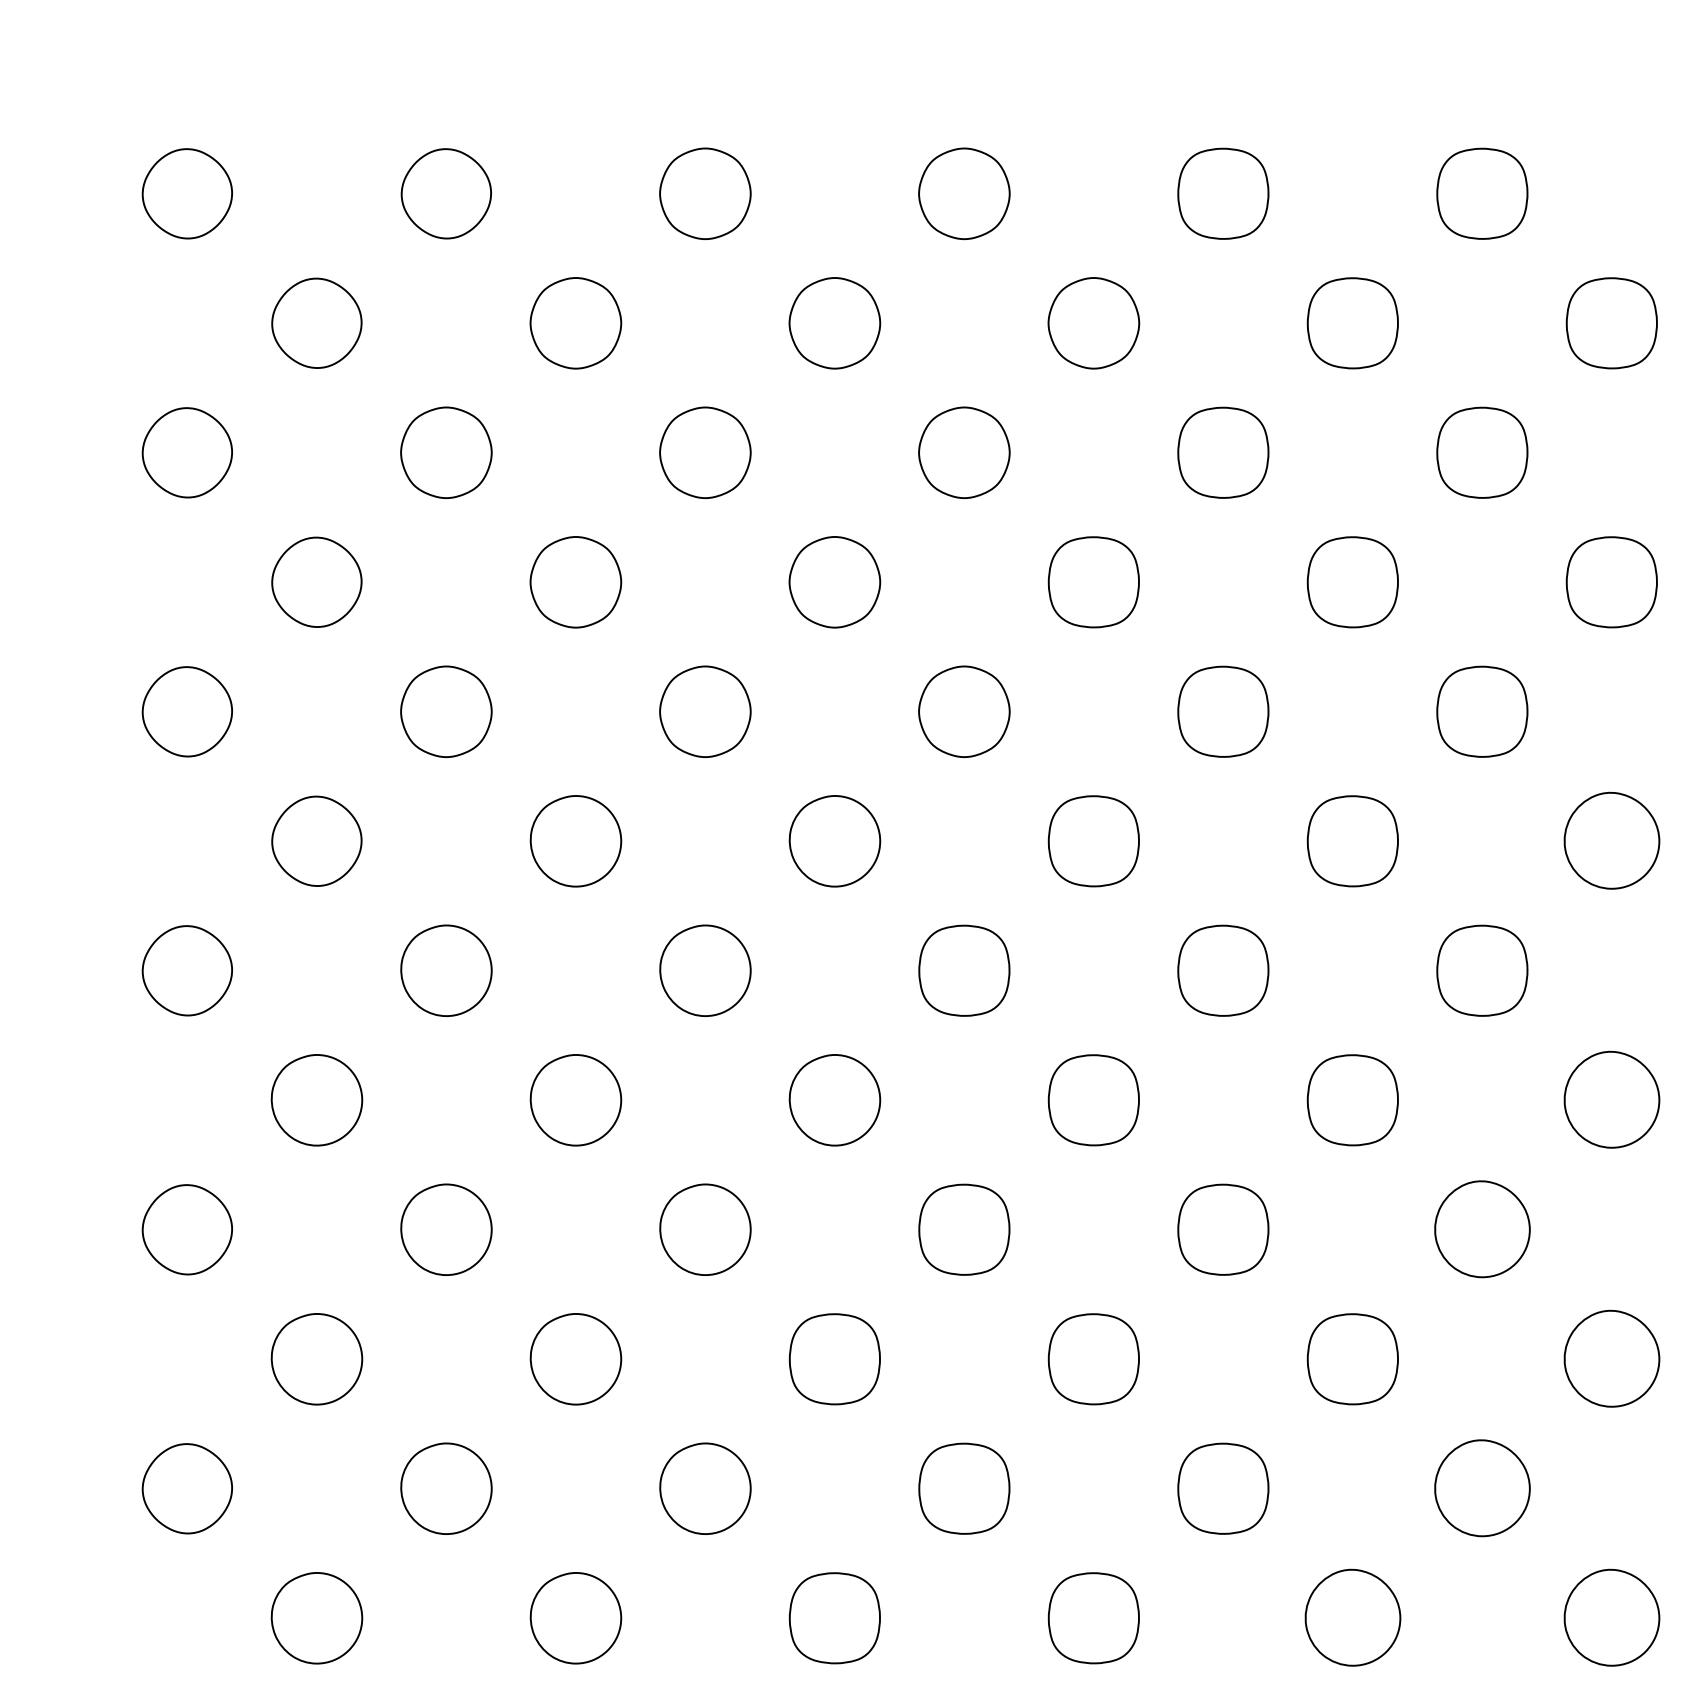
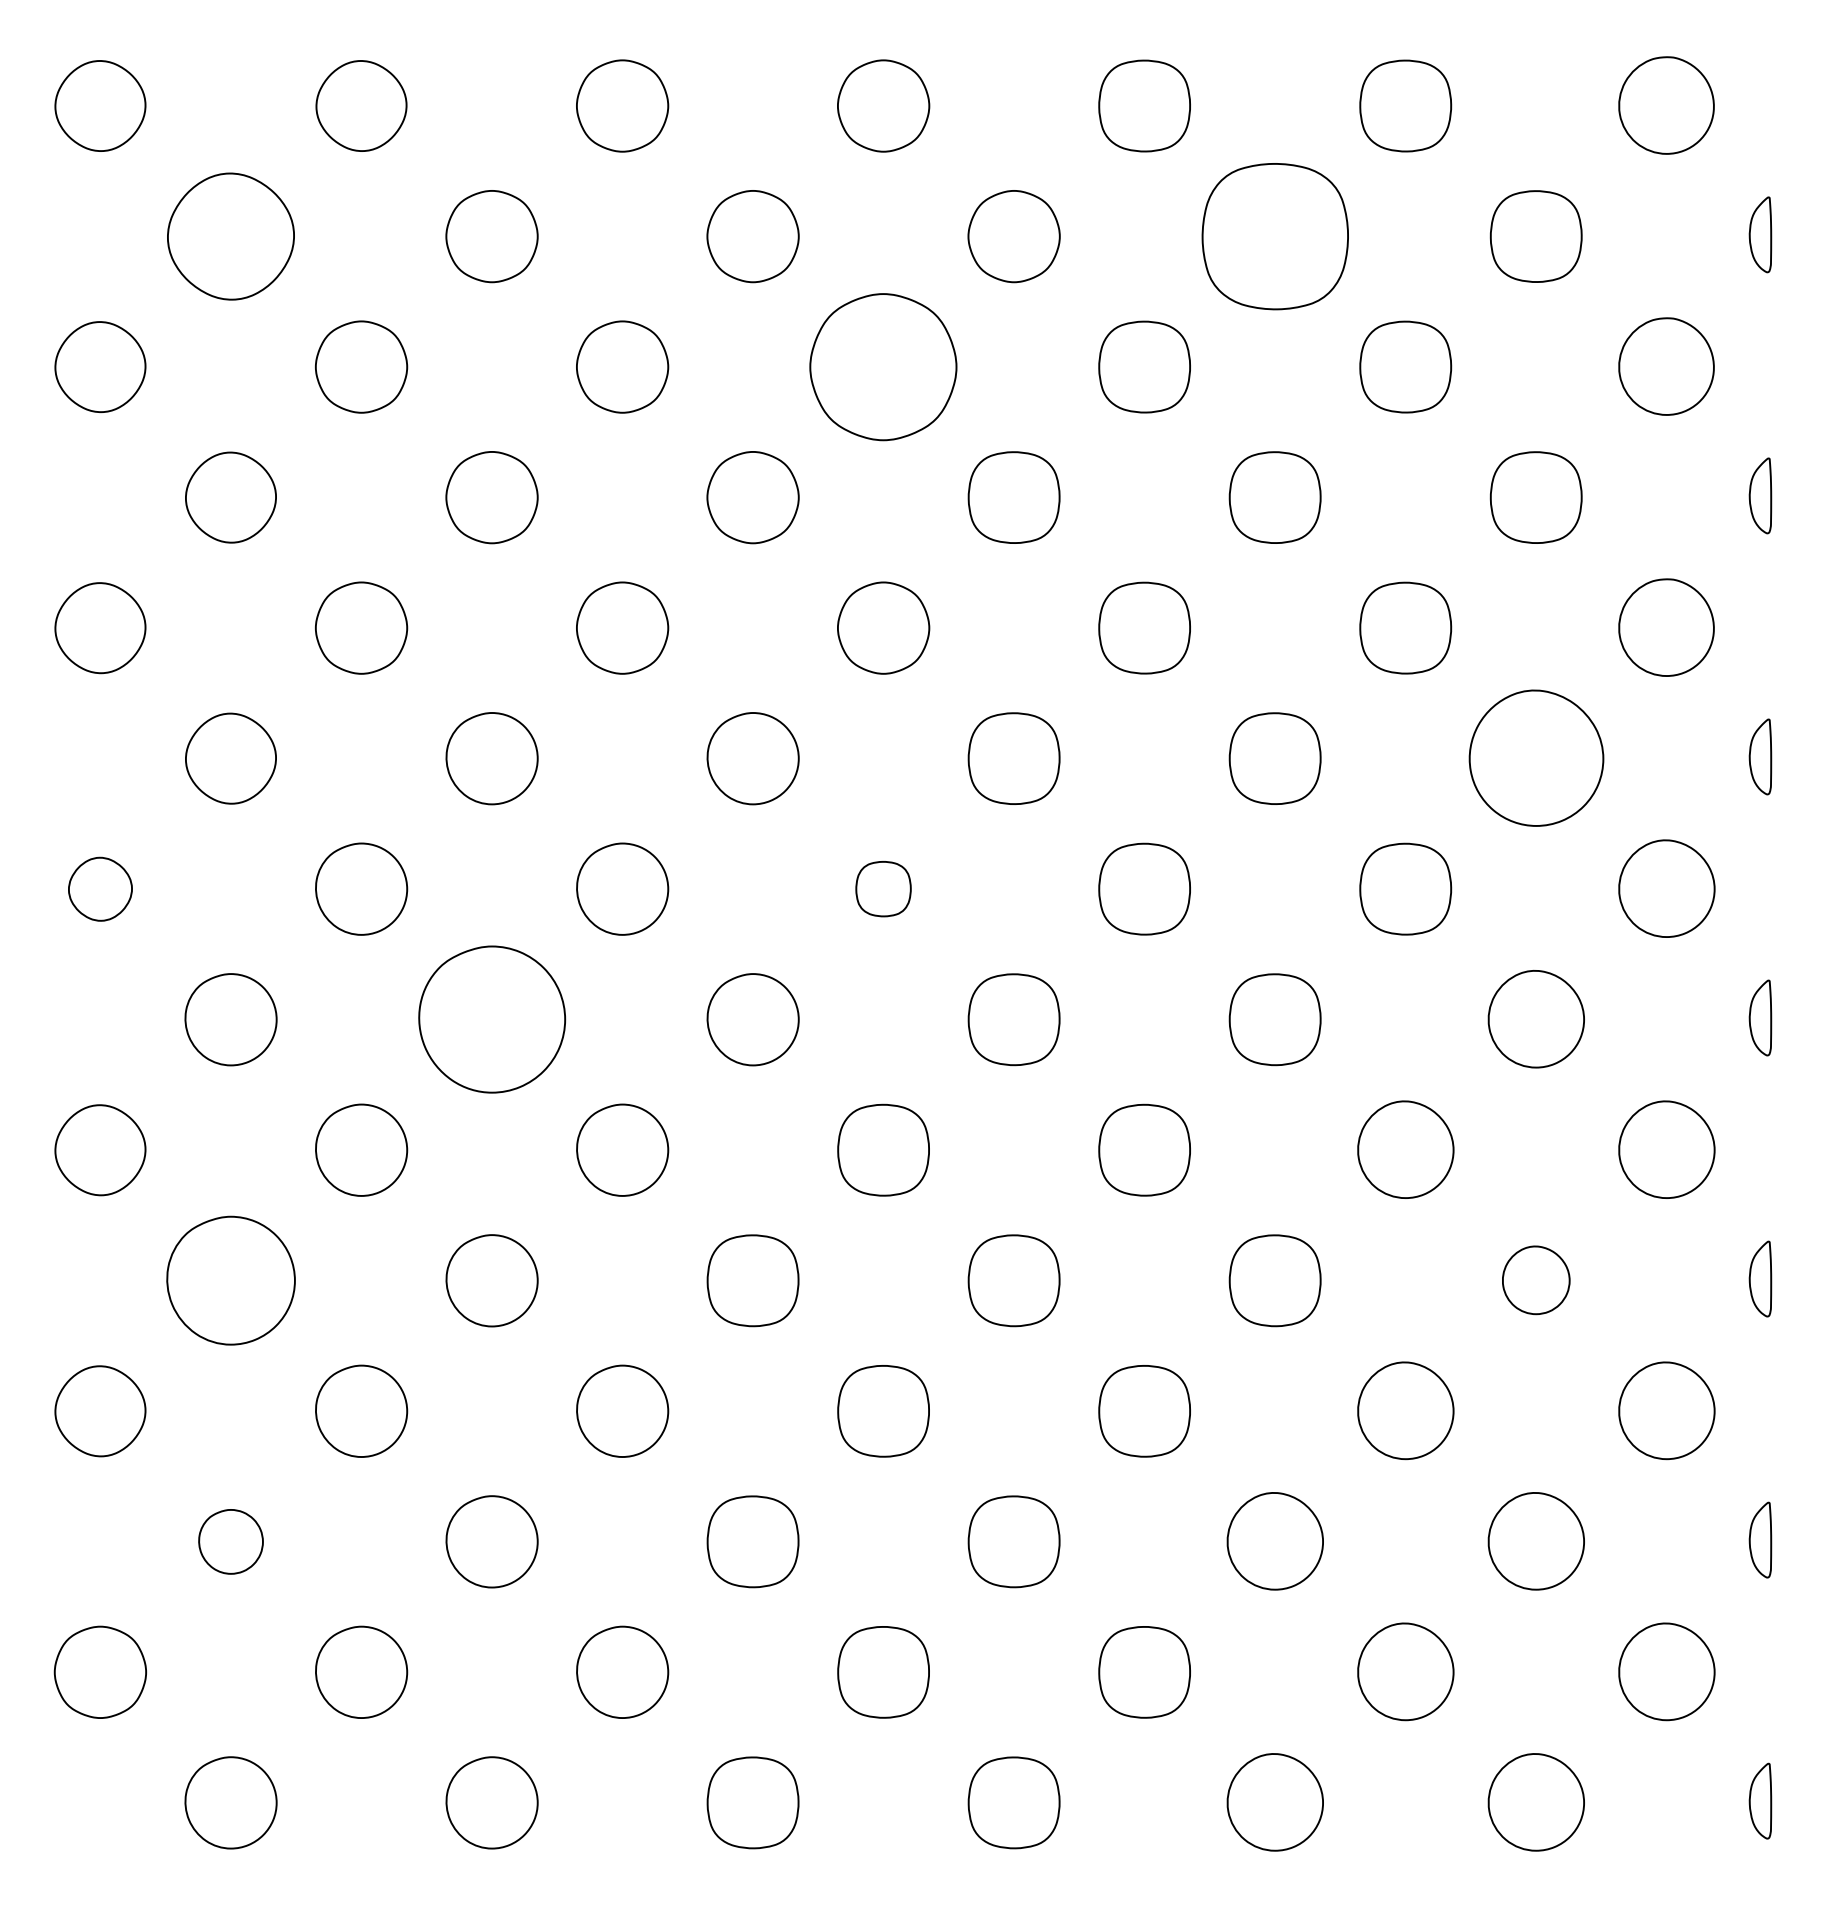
part: (316, 323) -> (230, 236), size x1.4
part: (1352, 323) -> (1274, 236), size x1.6
part: (964, 452) -> (883, 366), size x1.6
part: (1611, 840) -> (1535, 757), size x1.4
part: (964, 970) -> (883, 888), size x0.6
part: (187, 971) -> (100, 889), size x0.7
part: (575, 1100) -> (491, 1019), size x1.6
part: (316, 1359) -> (230, 1280), size x1.4
part: (1611, 1359) -> (1535, 1280), size x0.7
part: (316, 1617) -> (230, 1541), size x0.7

